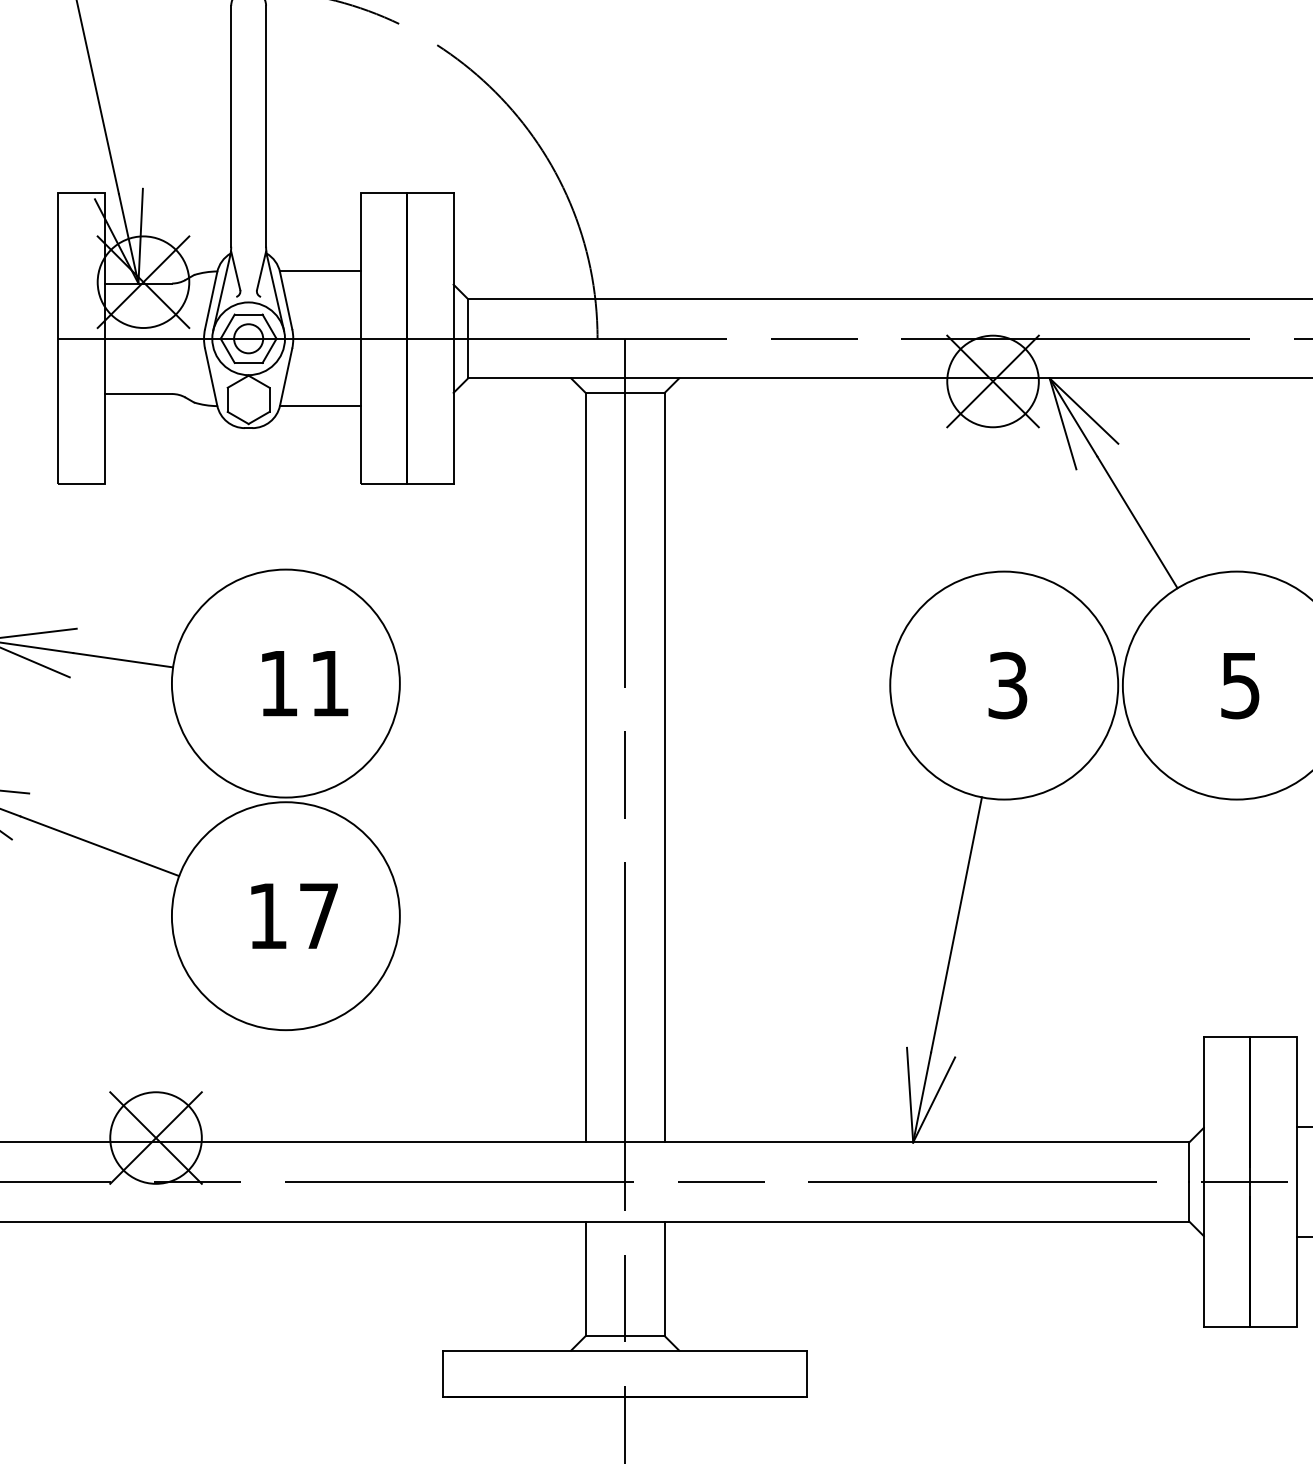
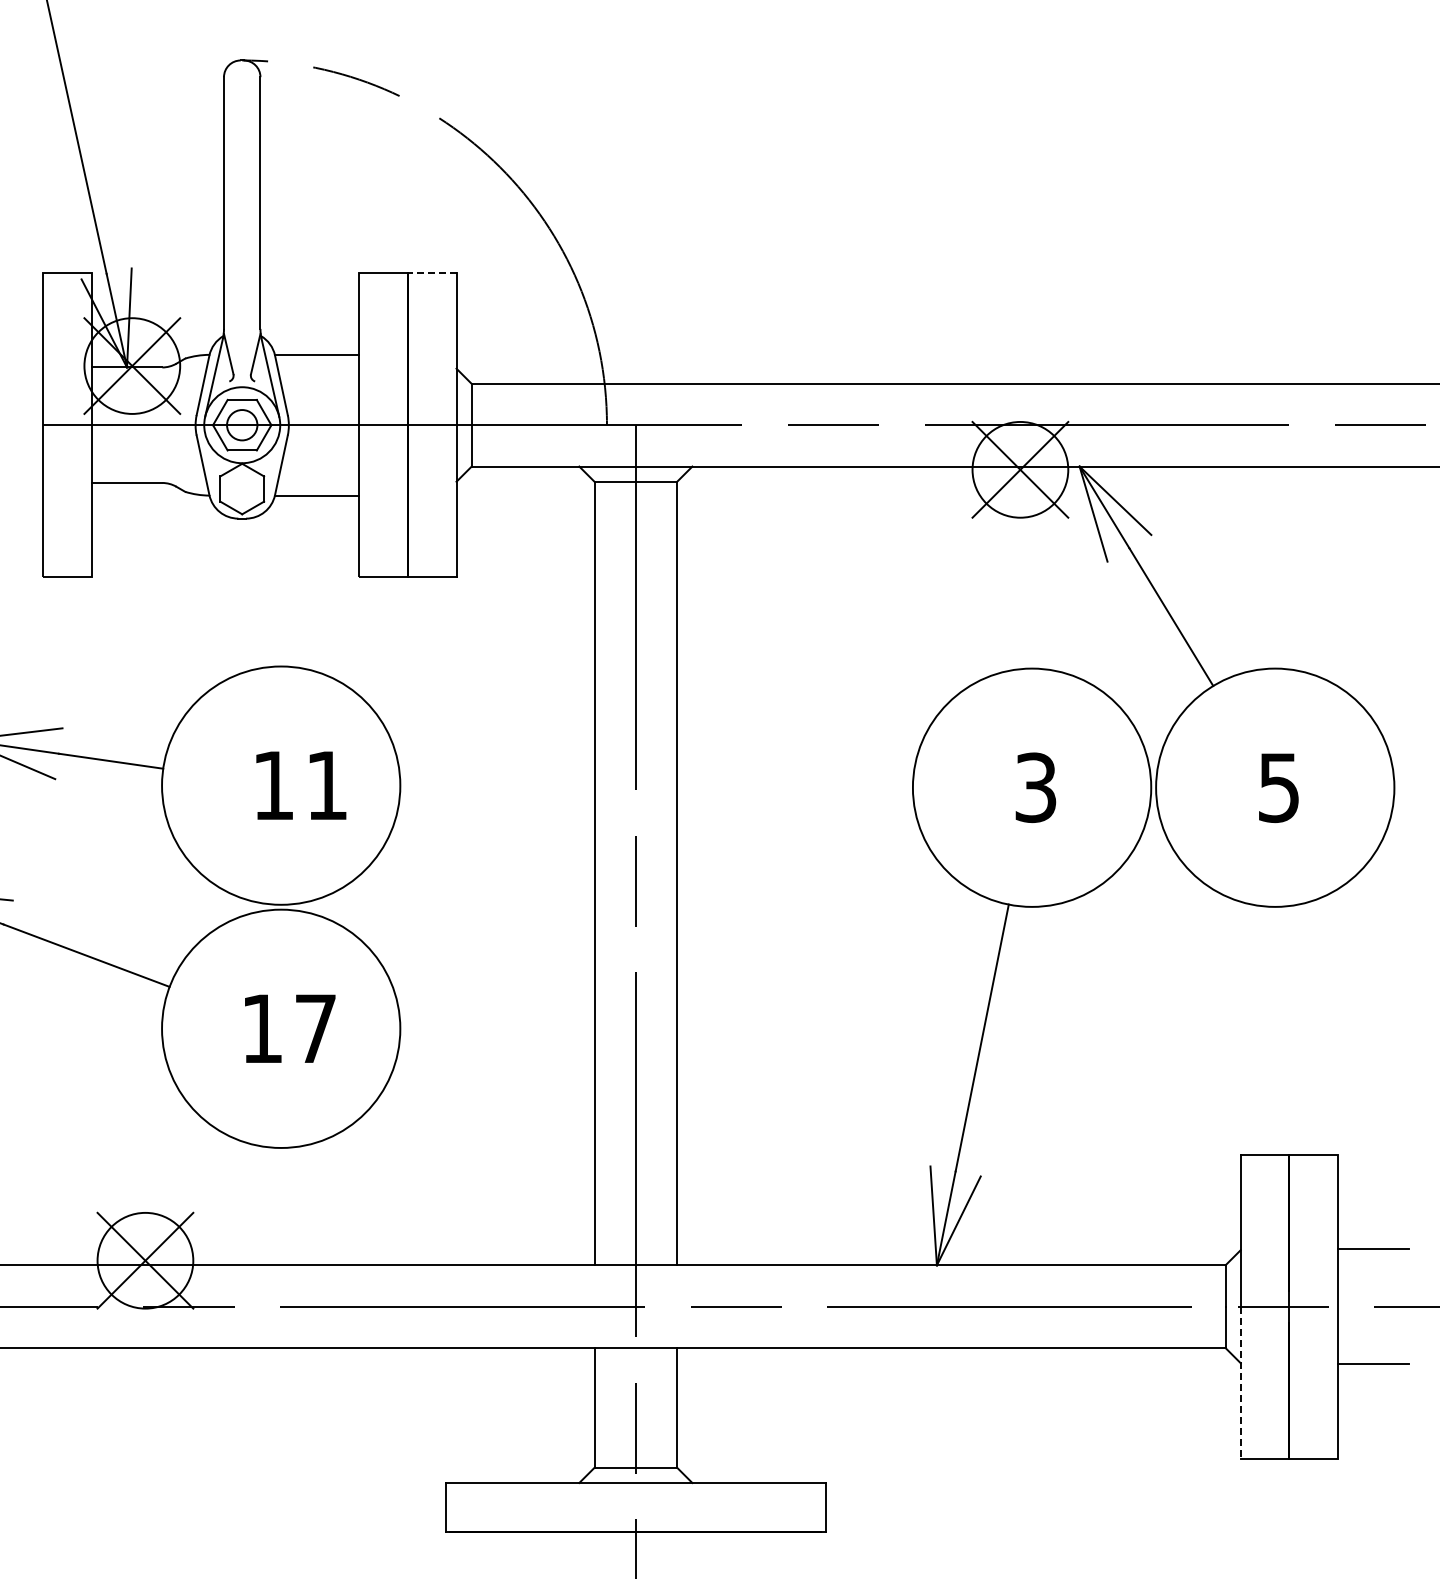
line: (429, 193) -> (431, 273), solid -> dashed
line: (1203, 1254) -> (1240, 1382), solid -> dashed

